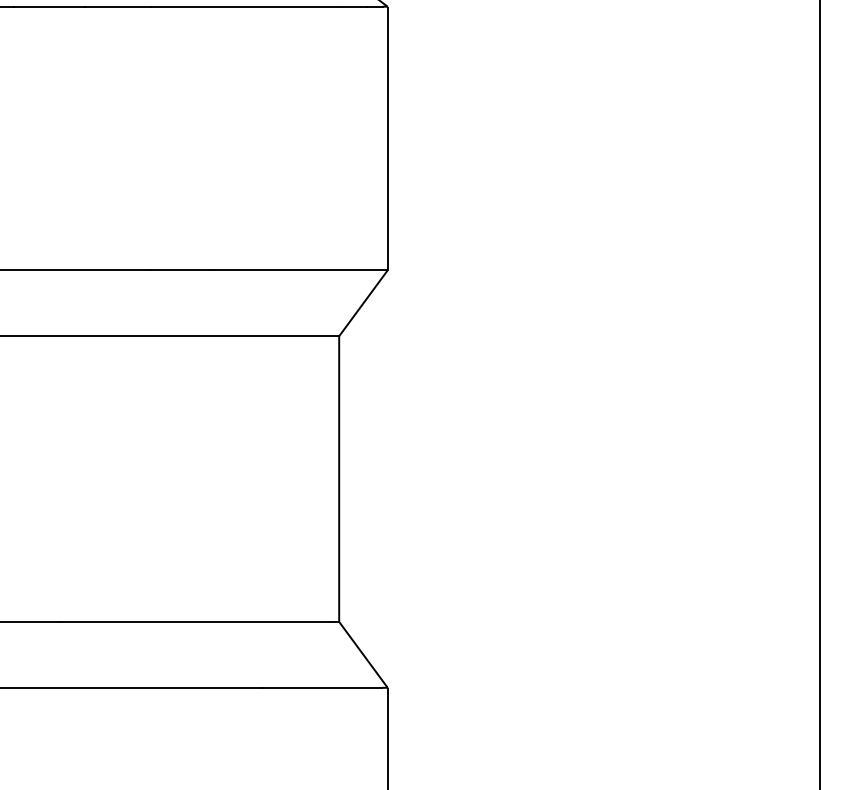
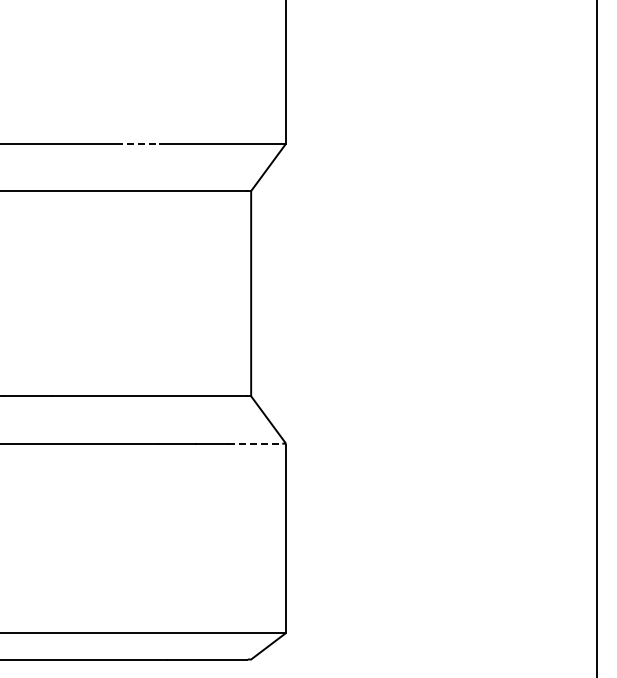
line: (180, 269) -> (137, 143), solid -> dashed
line: (345, 687) -> (255, 443), solid -> dashed

